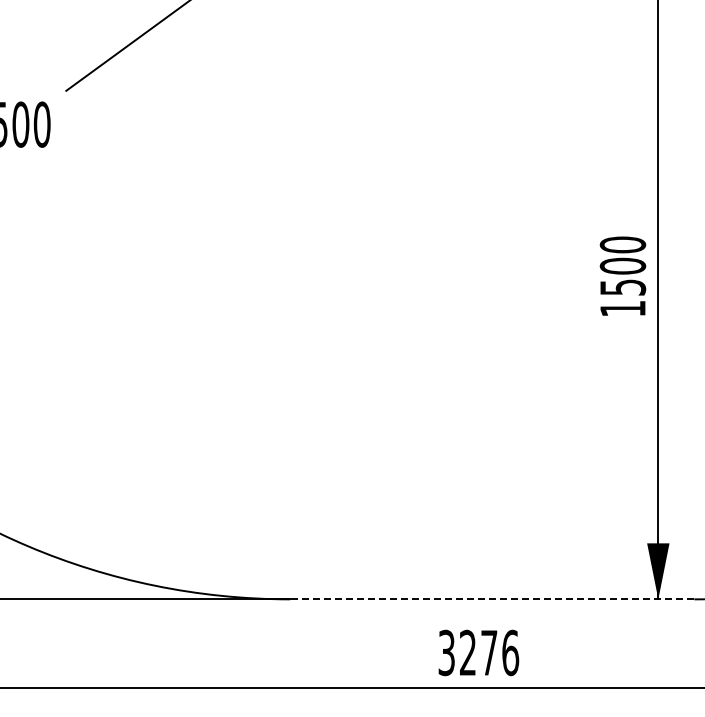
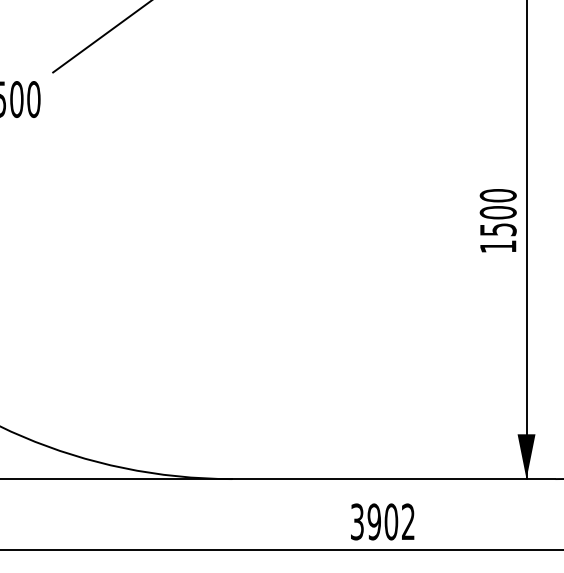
line: (491, 599) -> (393, 479), dashed -> solid
text: (489, 652) -> (391, 521), 3276 -> 3902

